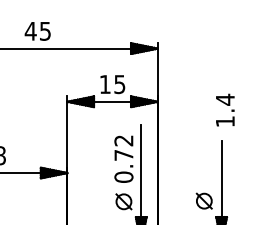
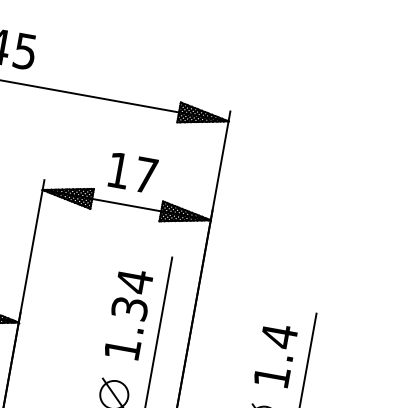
text: (119, 84) -> (145, 175), 15 -> 17
text: (225, 109) -> (276, 354), moved
text: (123, 158) -> (127, 314), 0.72 -> 1.34

